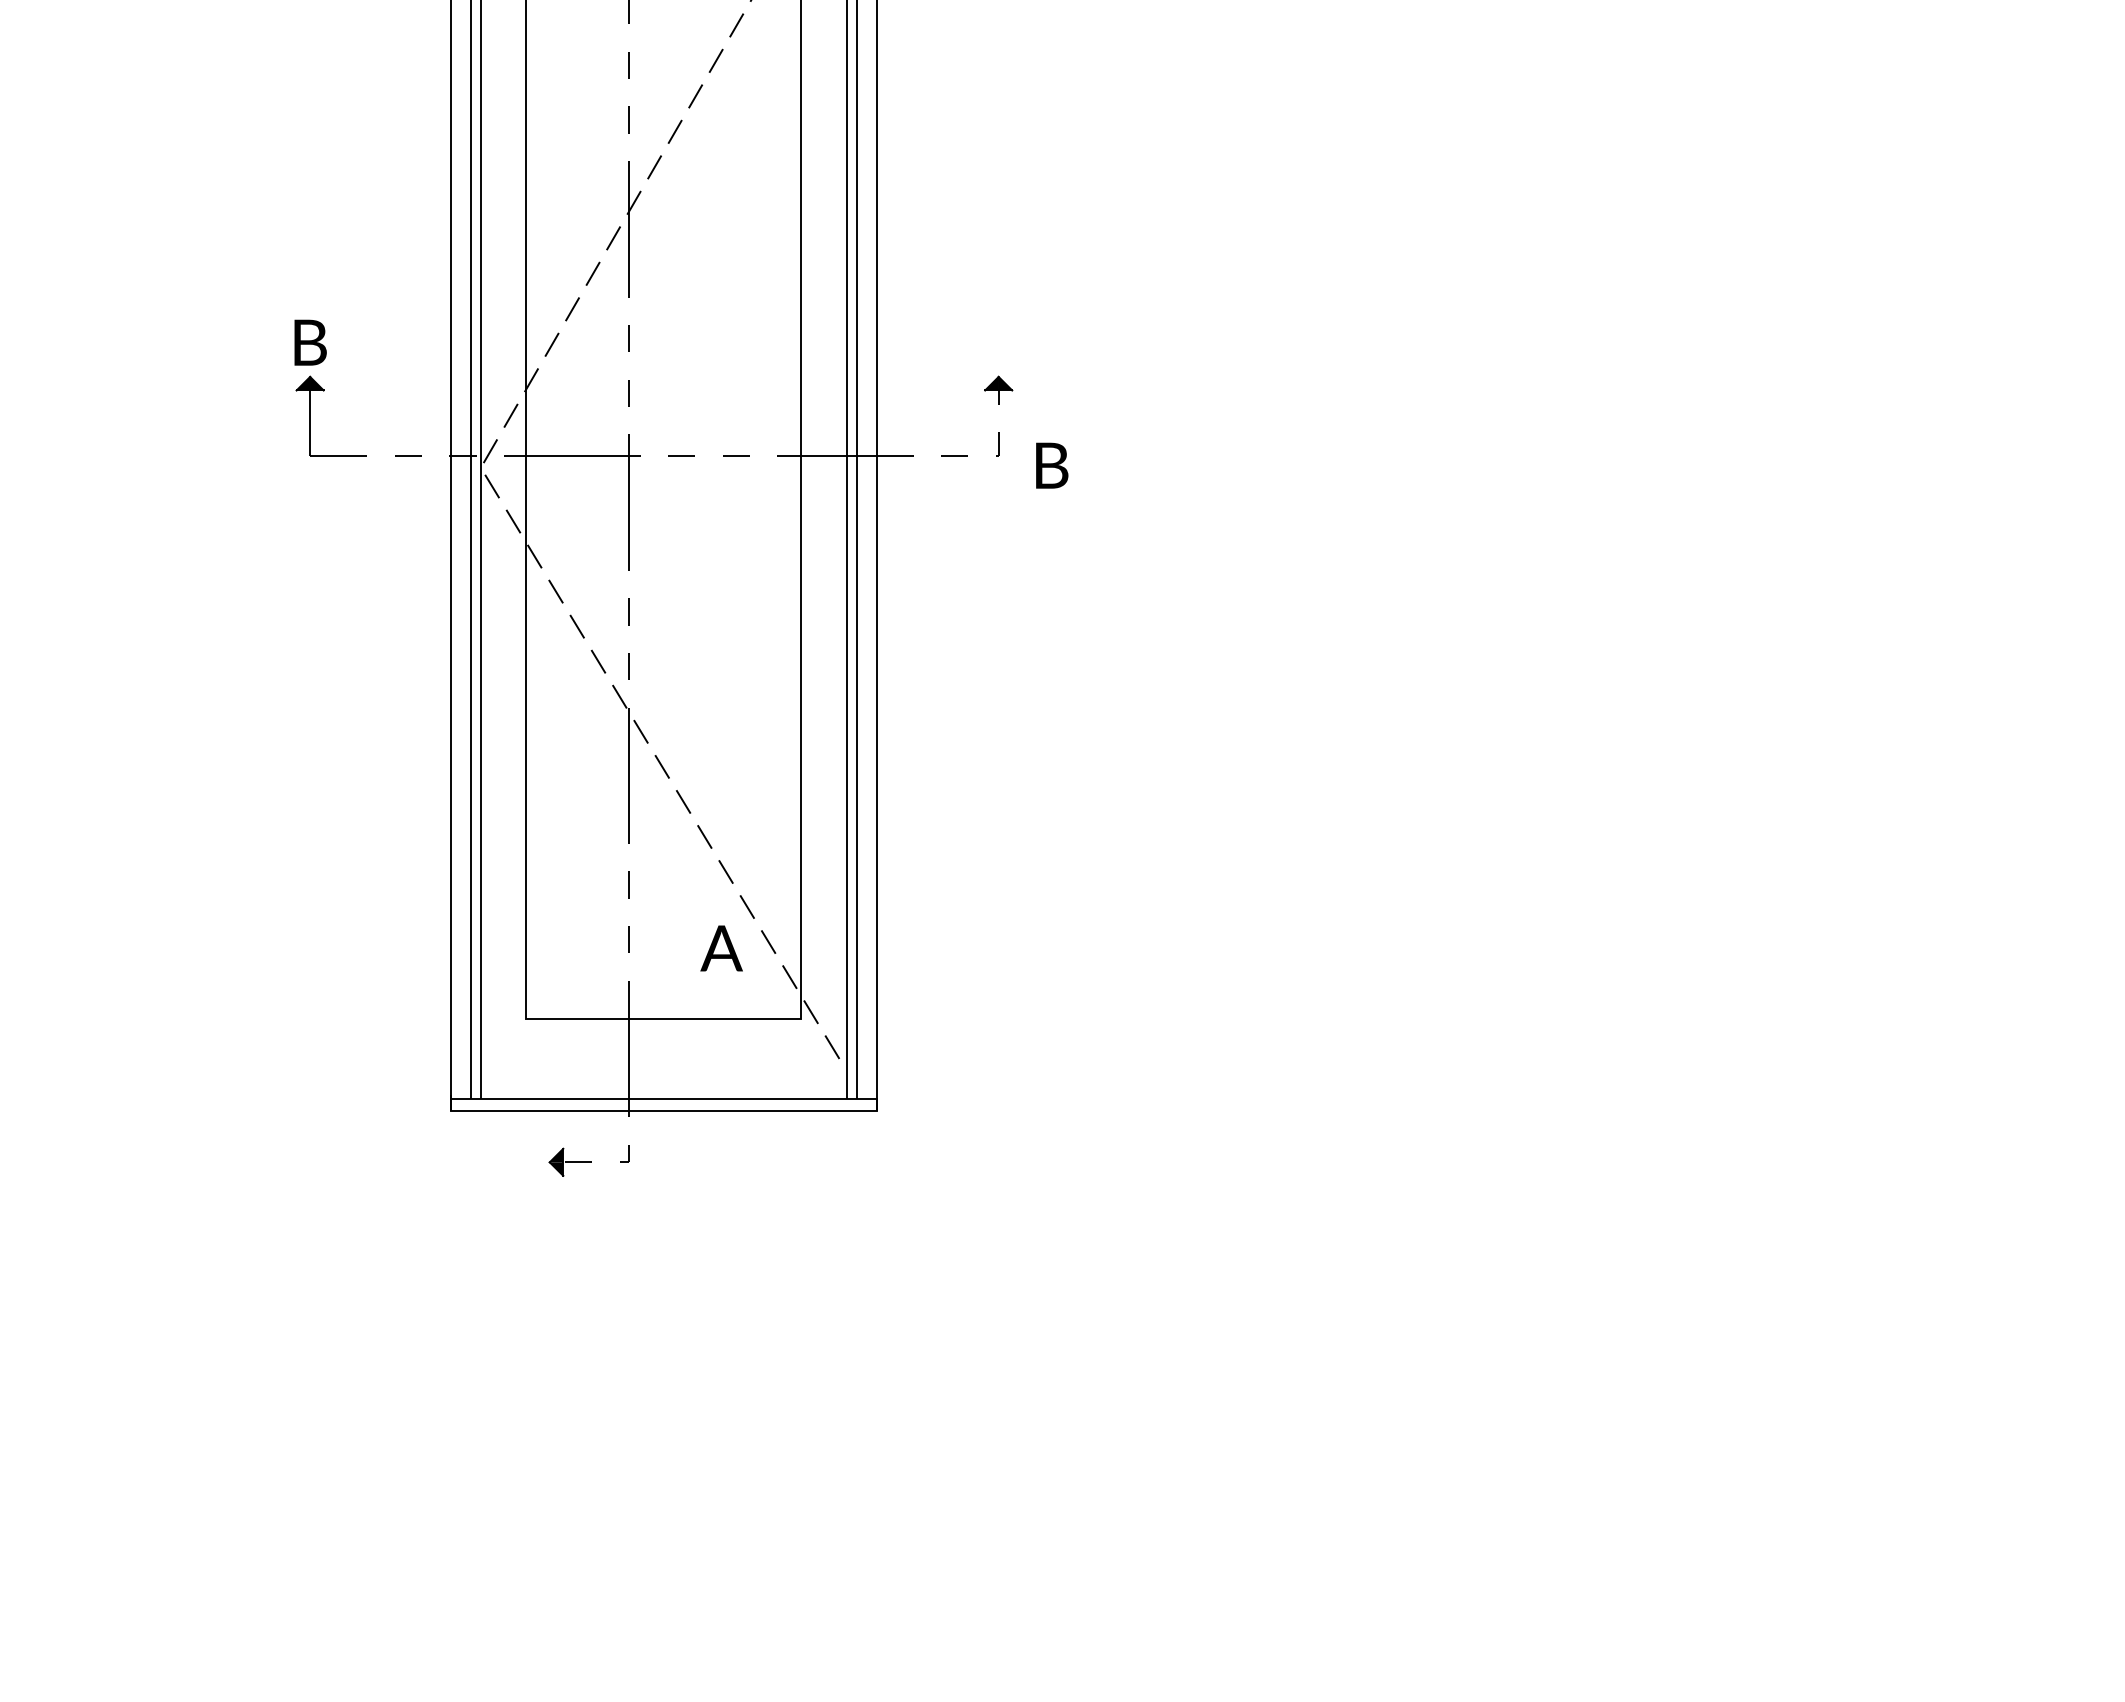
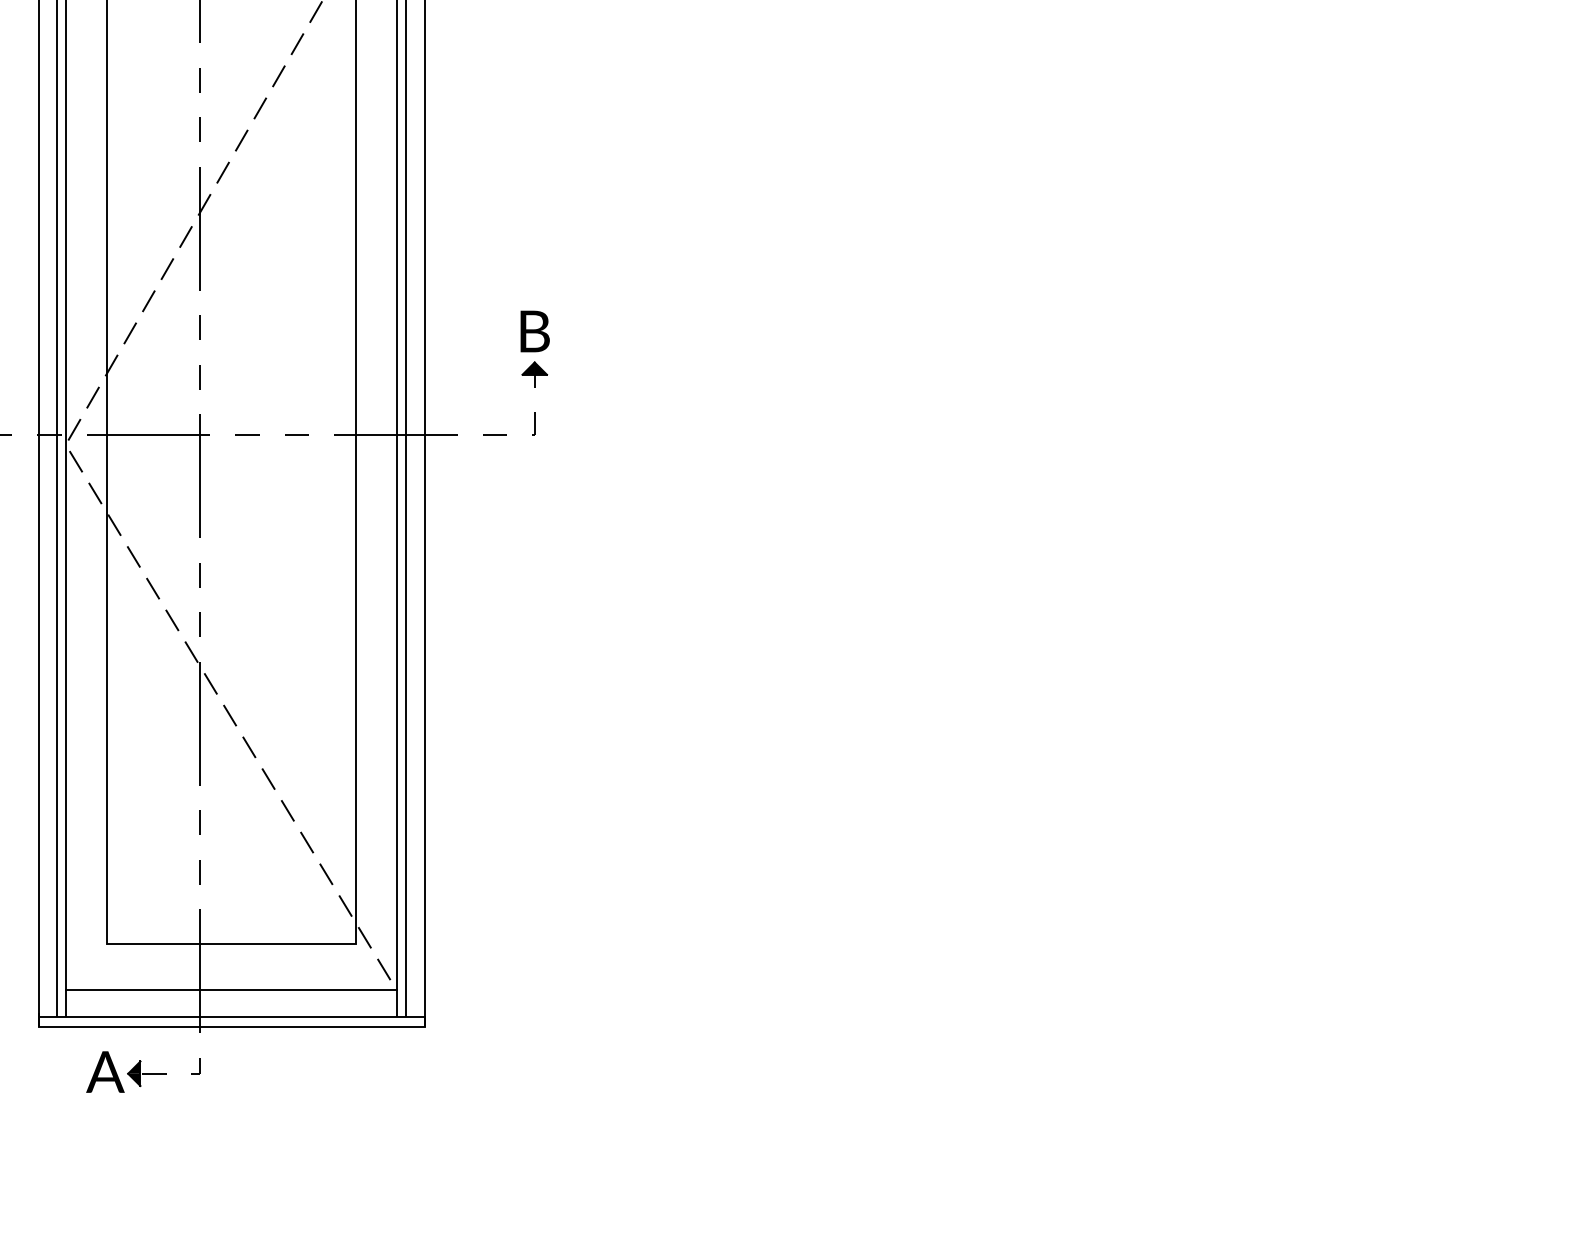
text: (1052, 465) -> (535, 331), moved
text: (721, 948) -> (105, 1072), moved
line: (663, 1070) -> (231, 990), added

